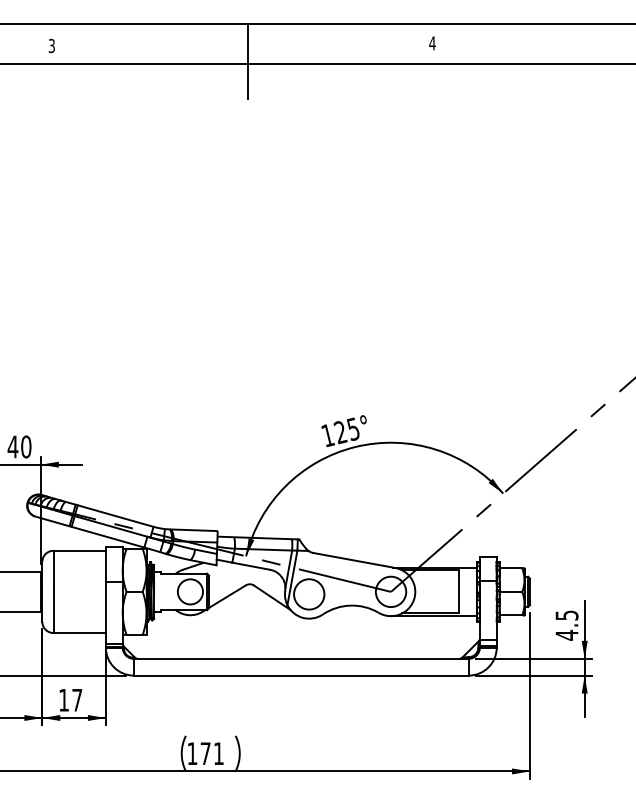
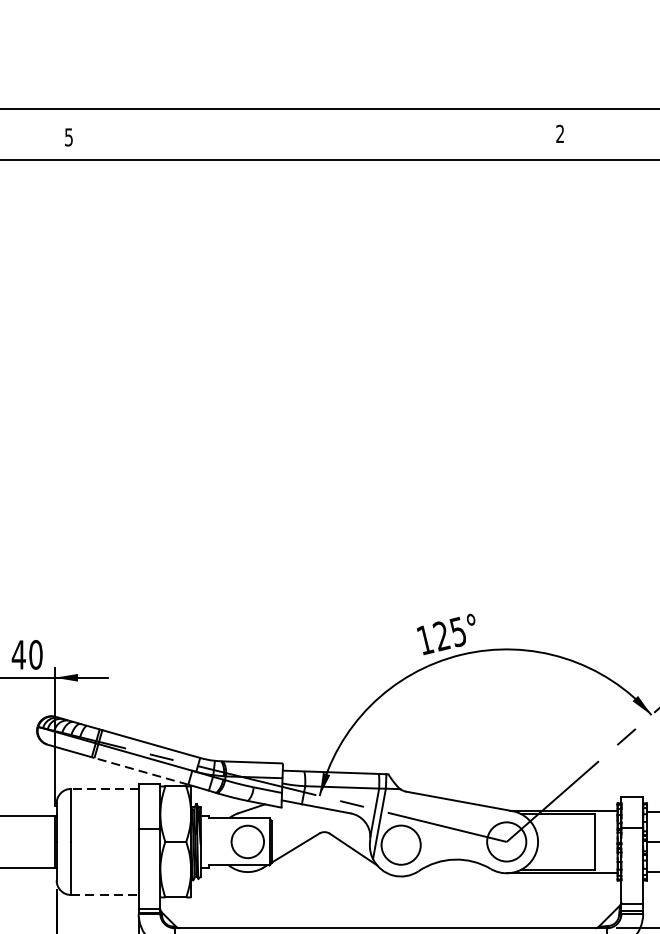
text: (432, 43) -> (560, 134), 4 -> 2
text: (51, 45) -> (68, 136), 3 -> 5
line: (247, 61) -> (321, 157), removed
line: (108, 537) -> (142, 771), solid -> dashed
line: (79, 550) -> (104, 788), solid -> dashed
line: (80, 633) -> (105, 895), solid -> dashed

